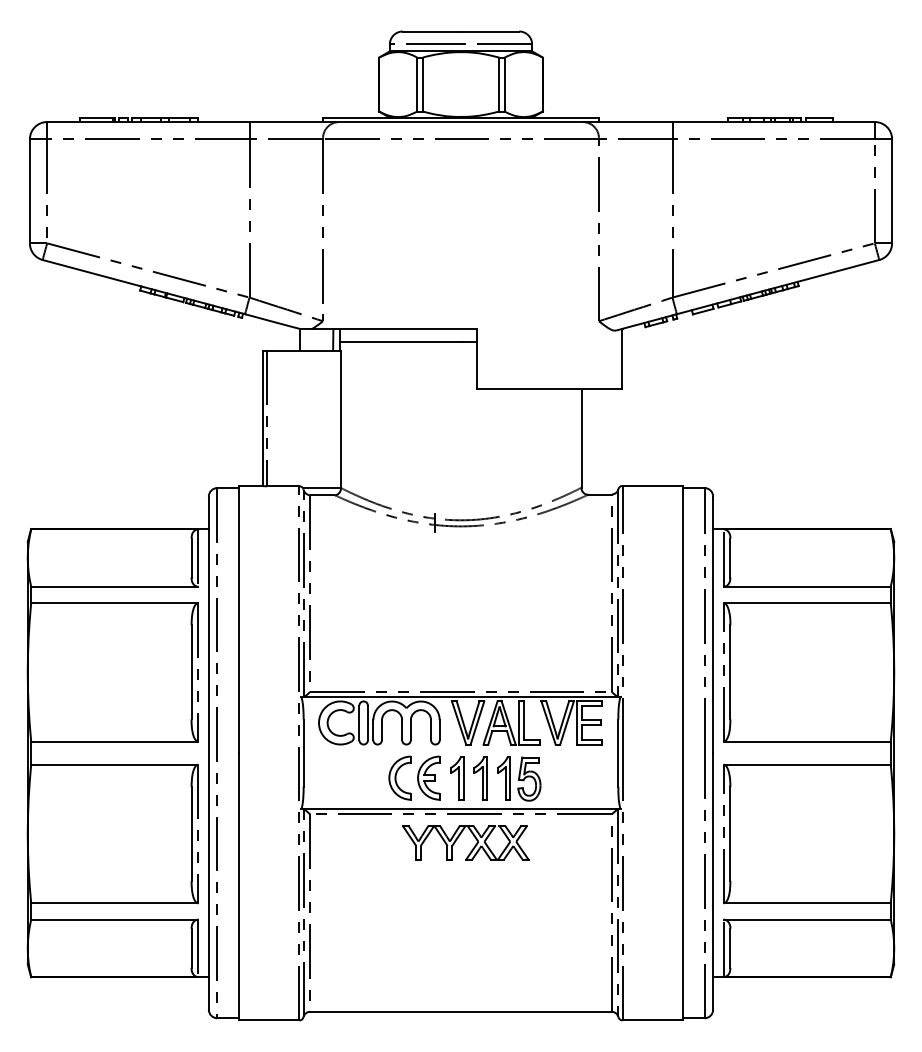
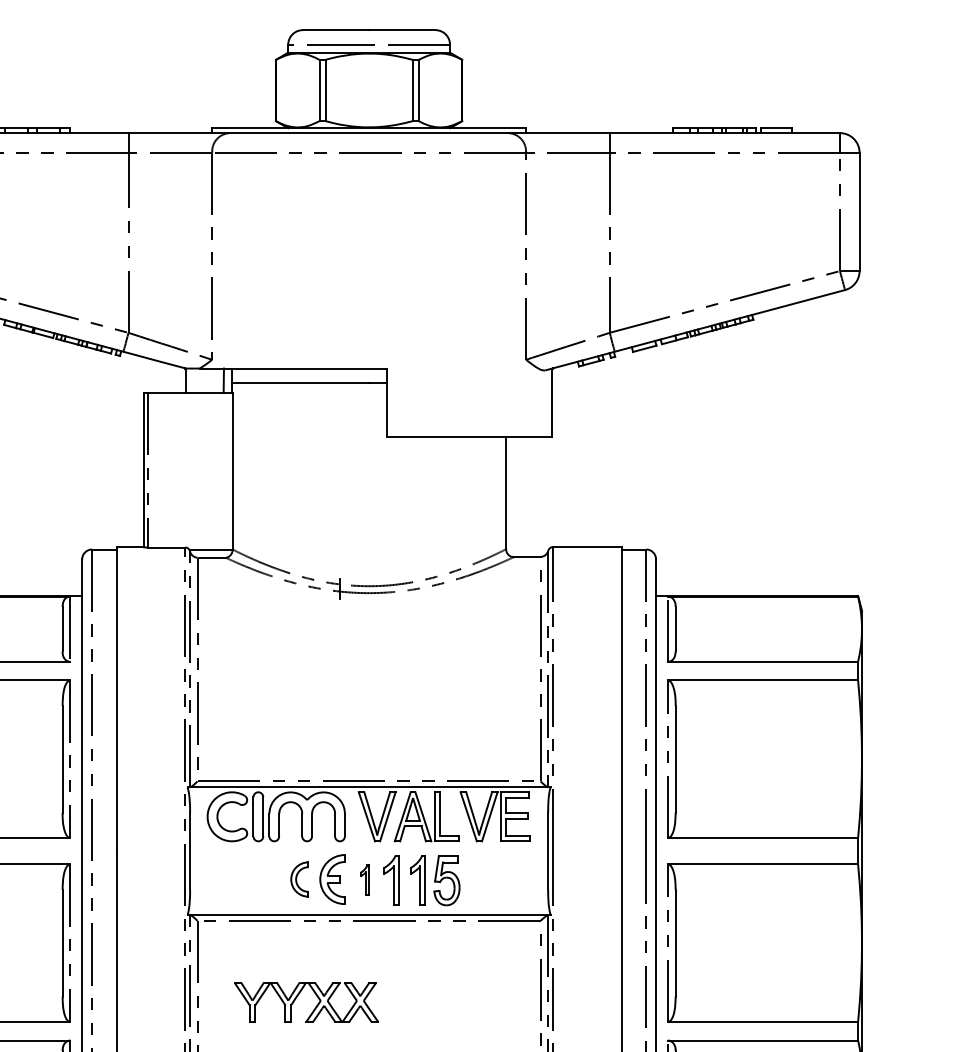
part: (399, 777) -> (299, 878), size x0.7
part: (457, 778) -> (365, 879), size x0.6
part: (458, 838) -> (298, 997), moved

